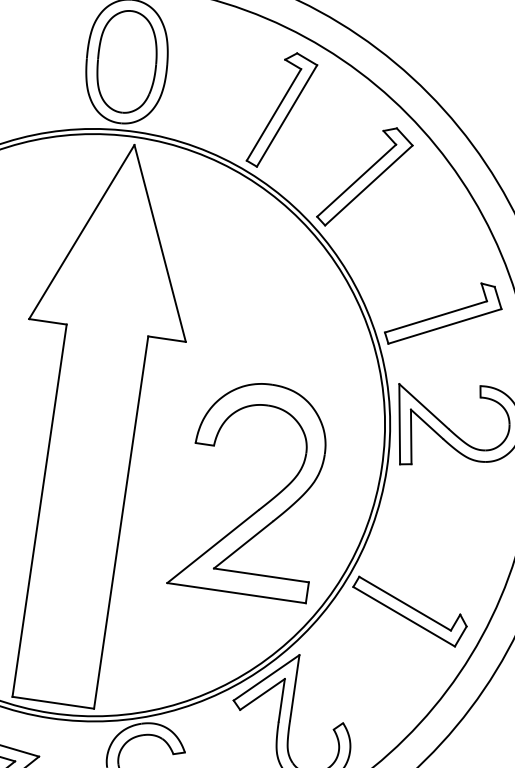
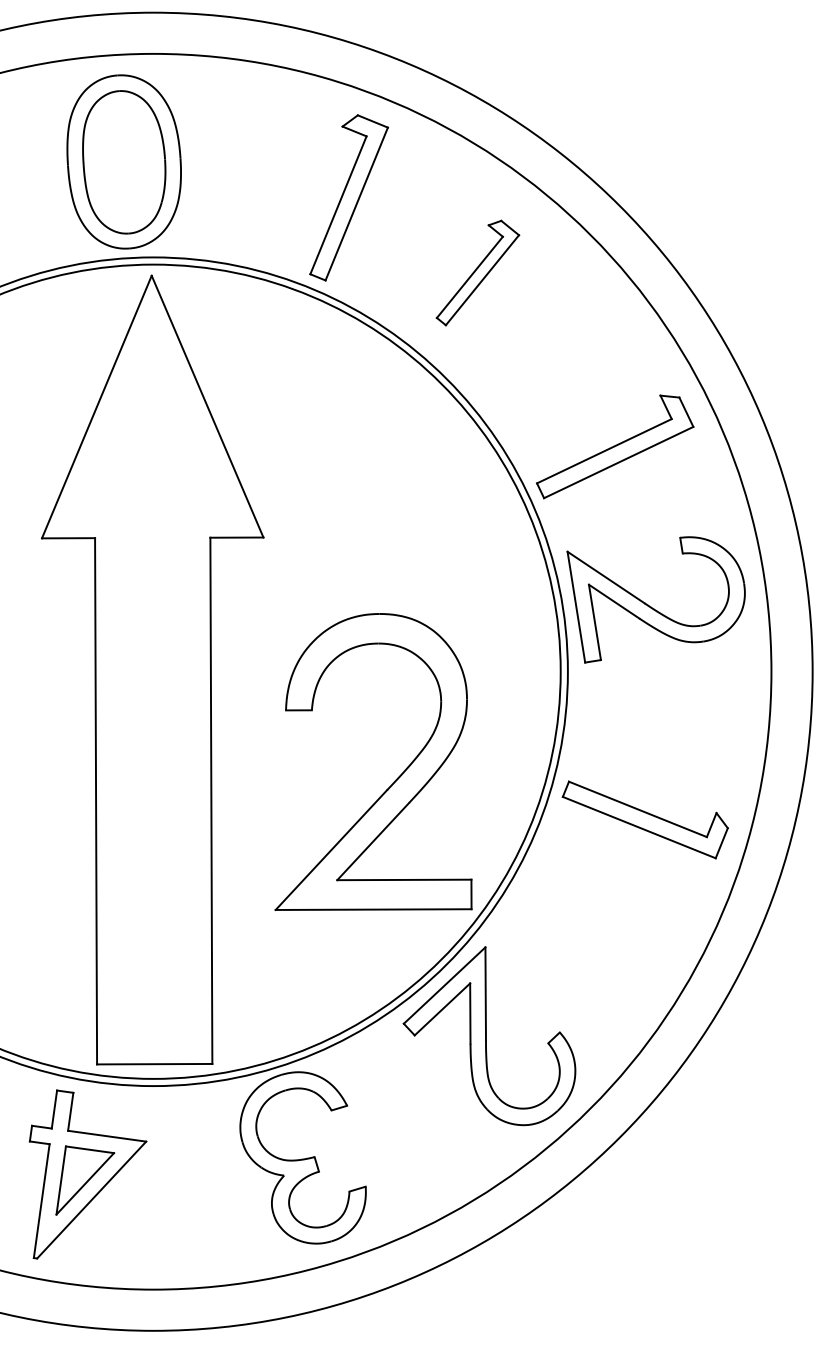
part: (365, 177) -> (477, 272), size x0.7
part: (264, 504) -> (394, 780), moved
part: (408, 611) -> (644, 819), moved

